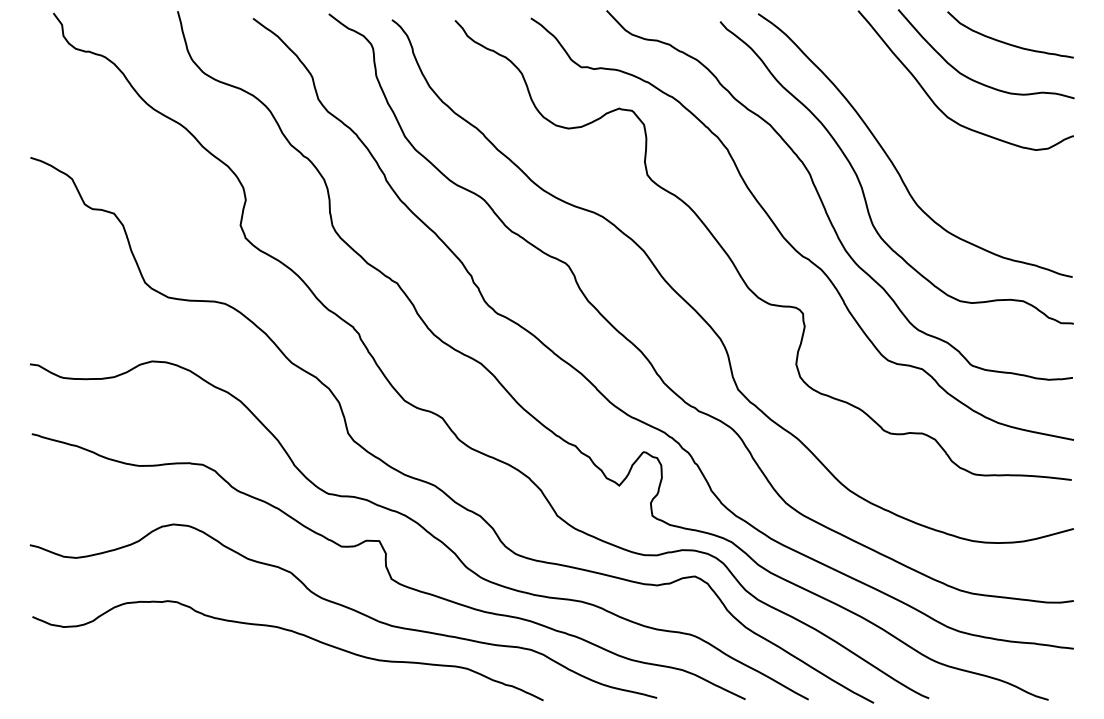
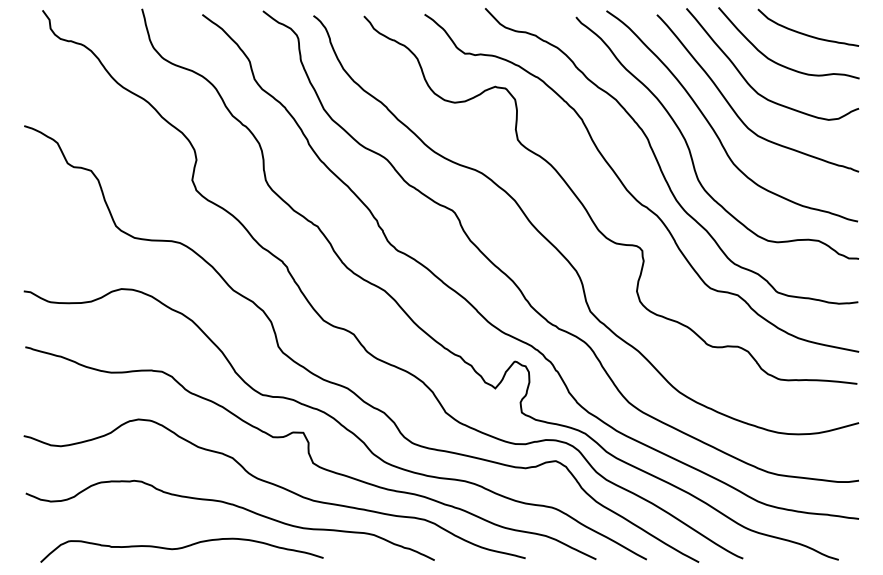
curve: (919, 139) -> (735, 111), added
curve: (226, 686) -> (181, 549), added

